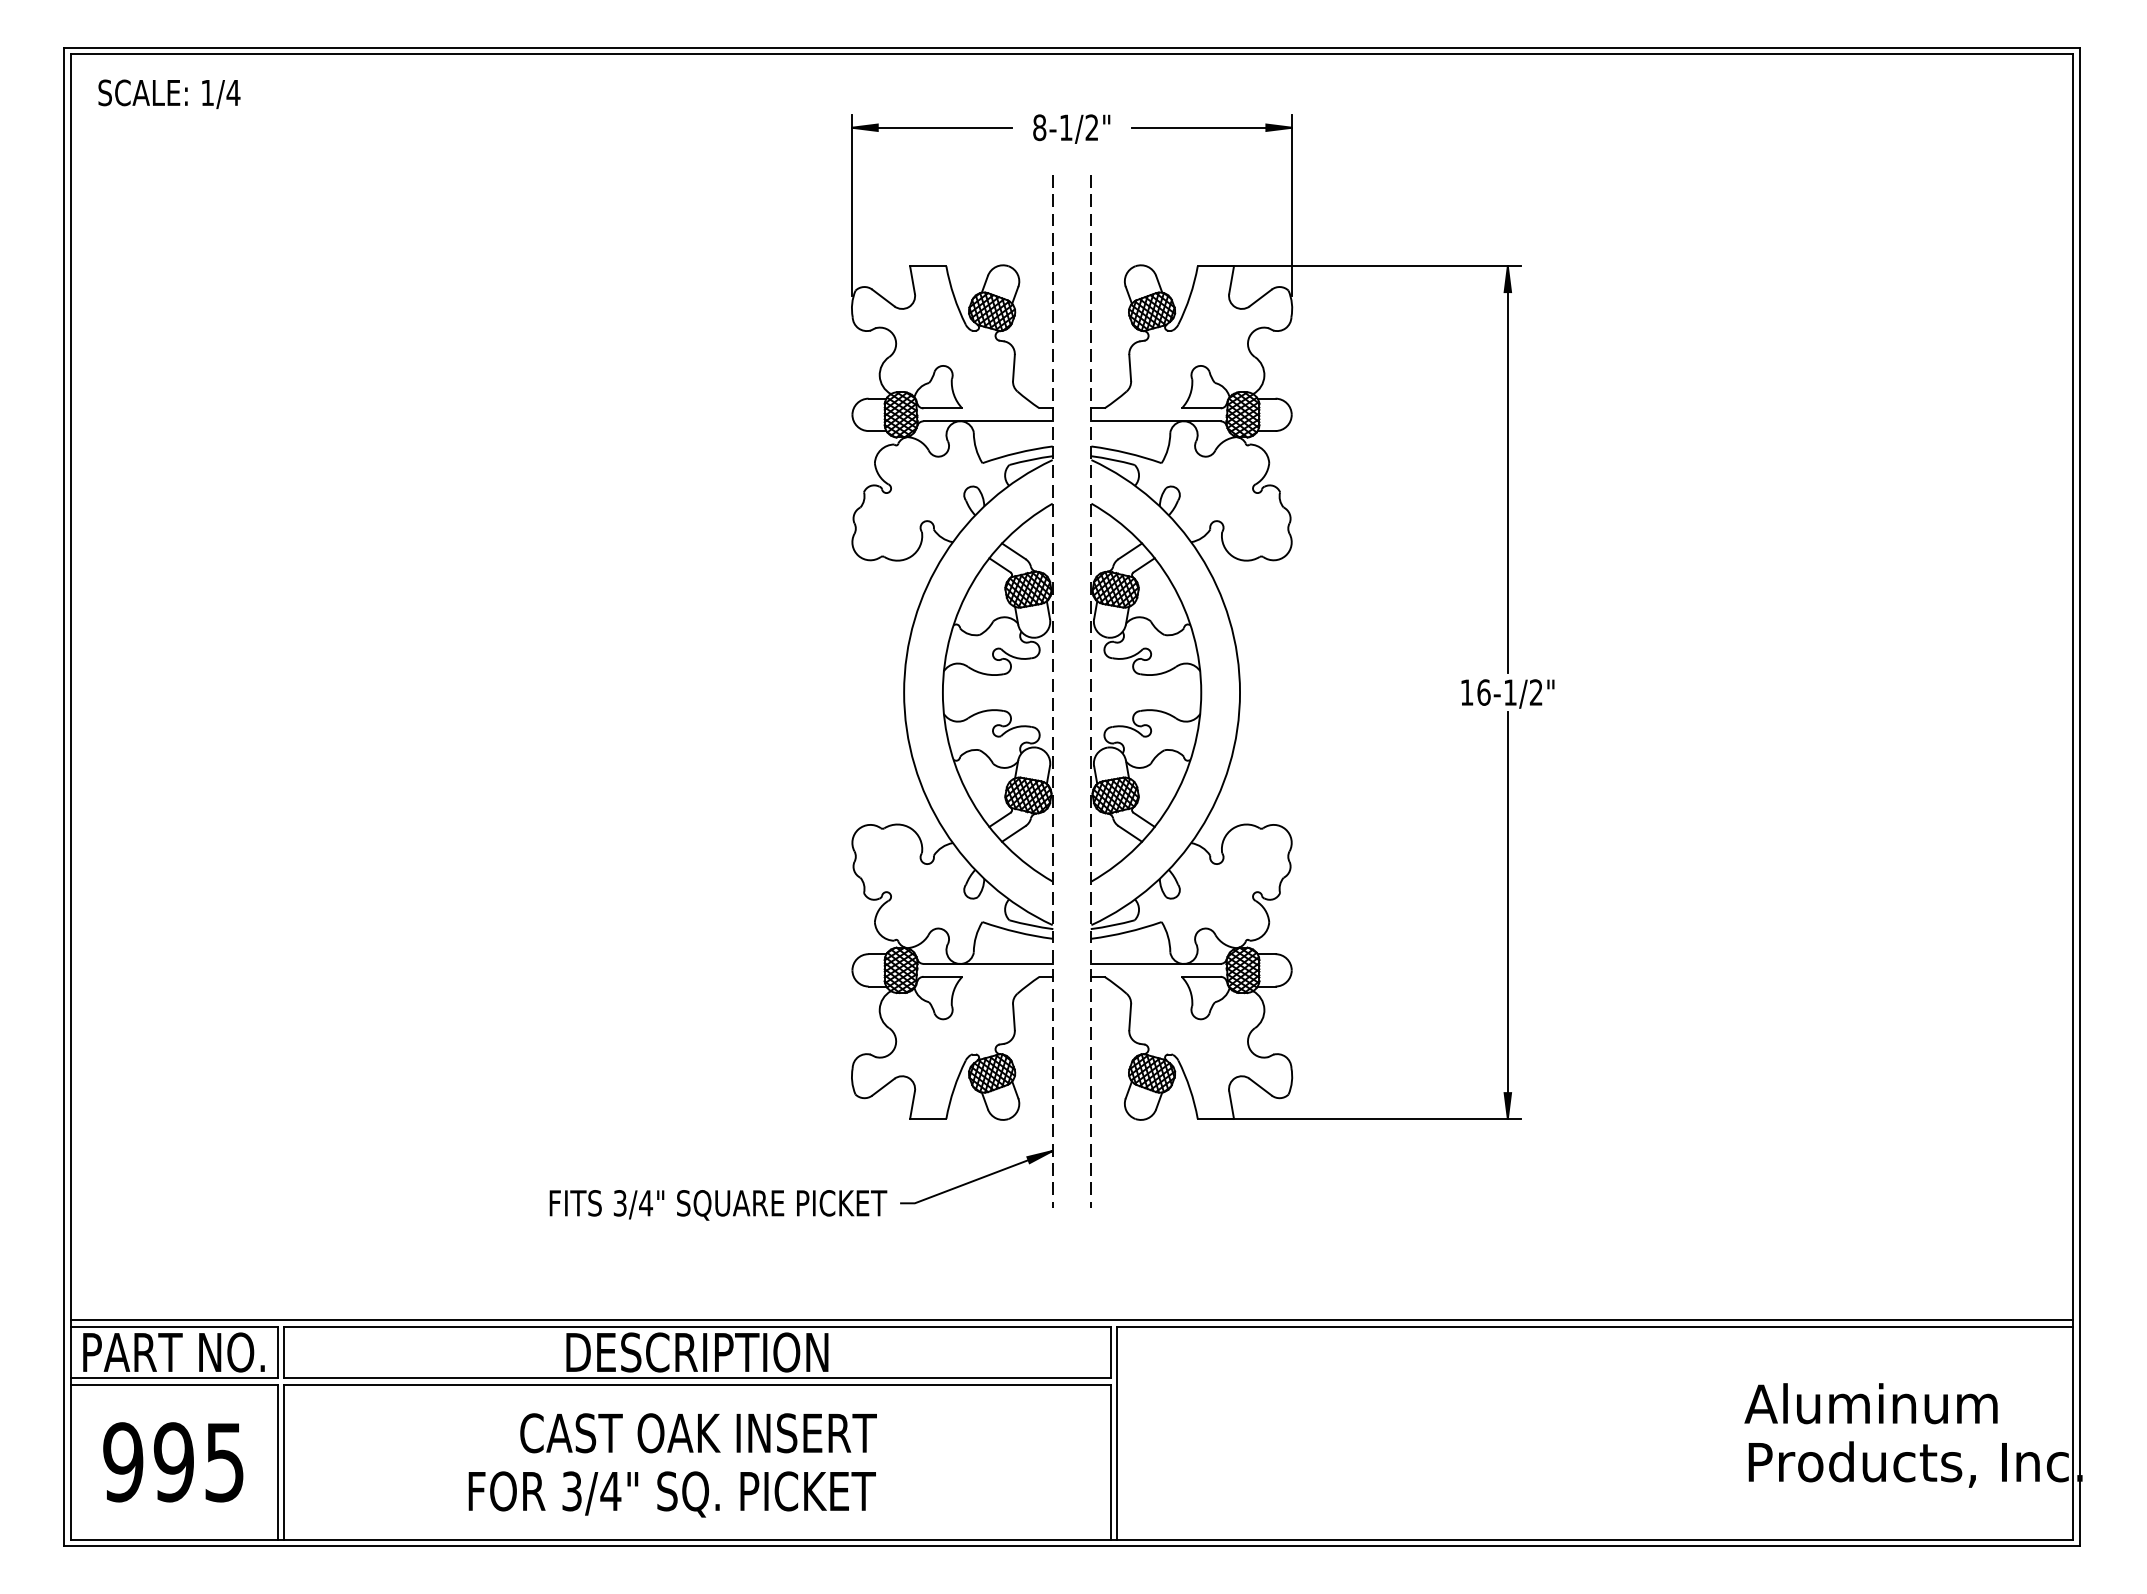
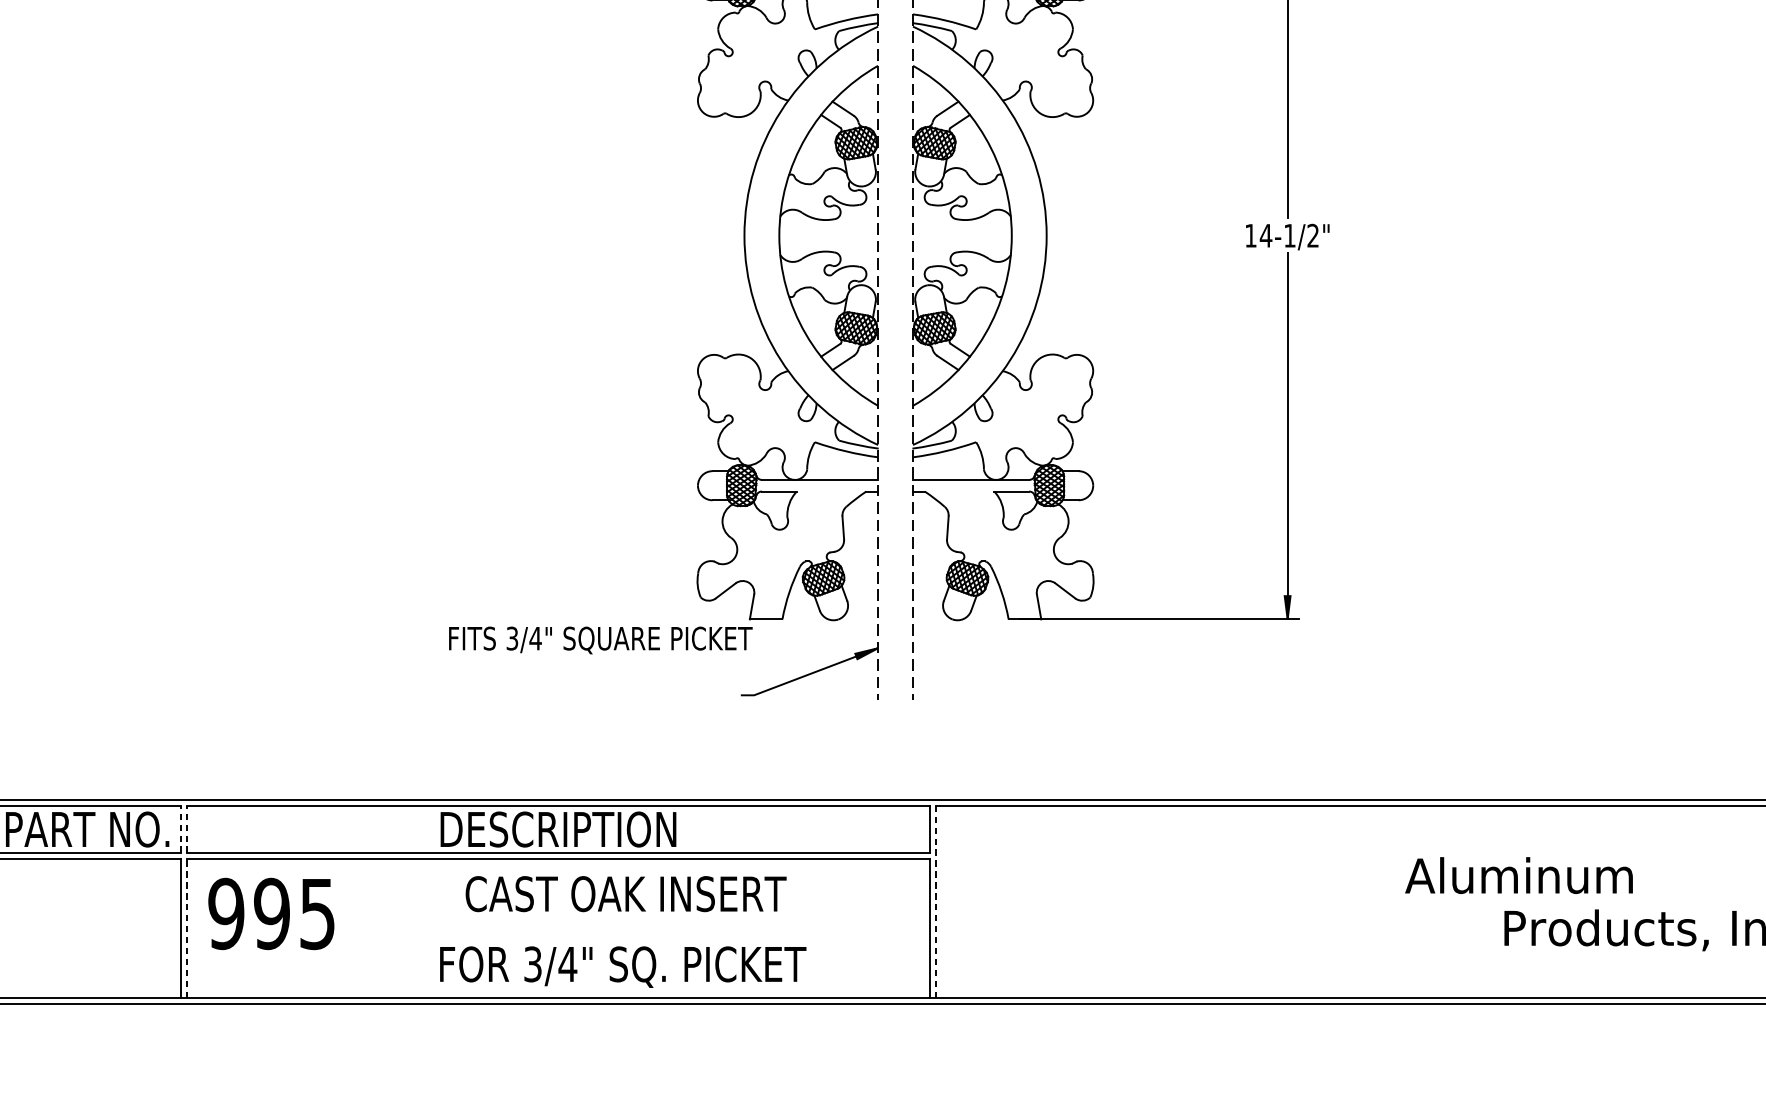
text: (1483, 692) -> (1265, 235), 16-1/2" -> 14-1/2"
text: (718, 1205) -> (600, 640), moved
line: (277, 1352) -> (180, 829), solid -> dashed
line: (284, 1352) -> (186, 829), solid -> dashed
text: (1870, 1403) -> (1518, 875), moved
text: (698, 1433) -> (626, 894), moved
line: (1117, 1433) -> (936, 902), solid -> dashed
text: (173, 1462) -> (271, 914), moved
line: (284, 1462) -> (186, 928), solid -> dashed
text: (671, 1494) -> (622, 967), moved

